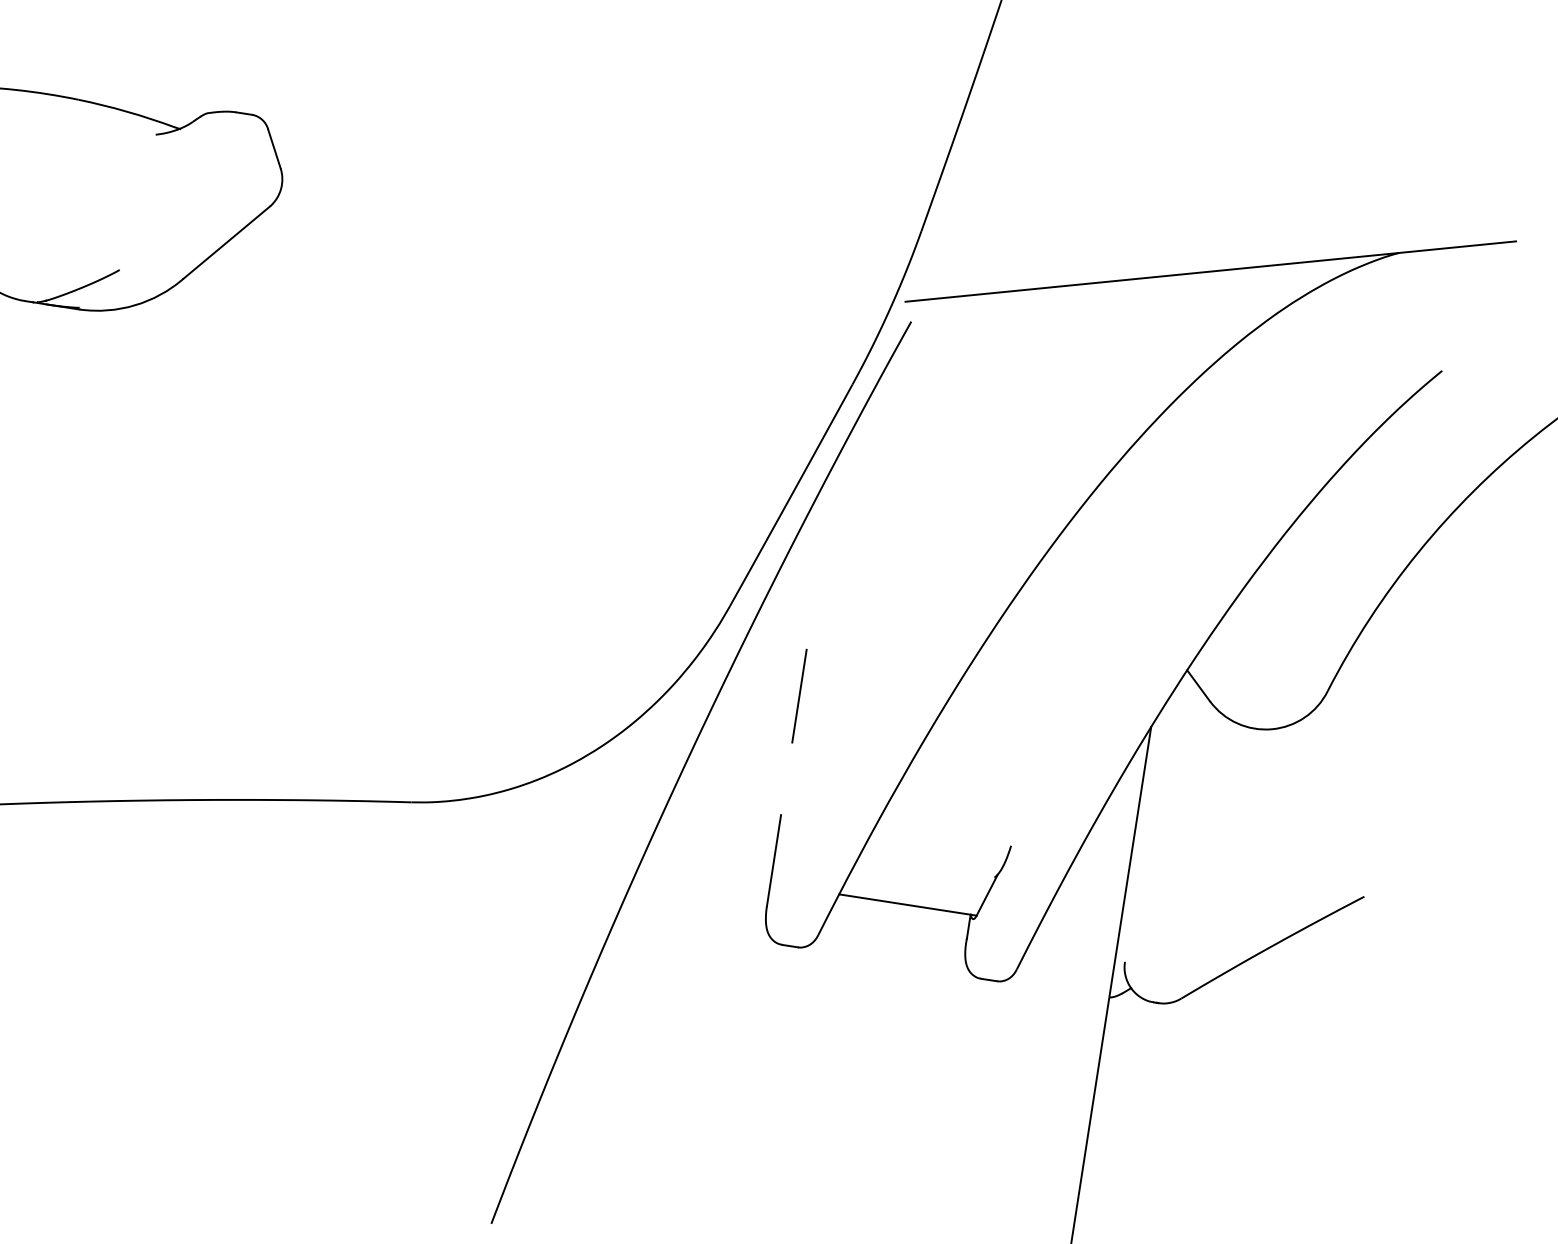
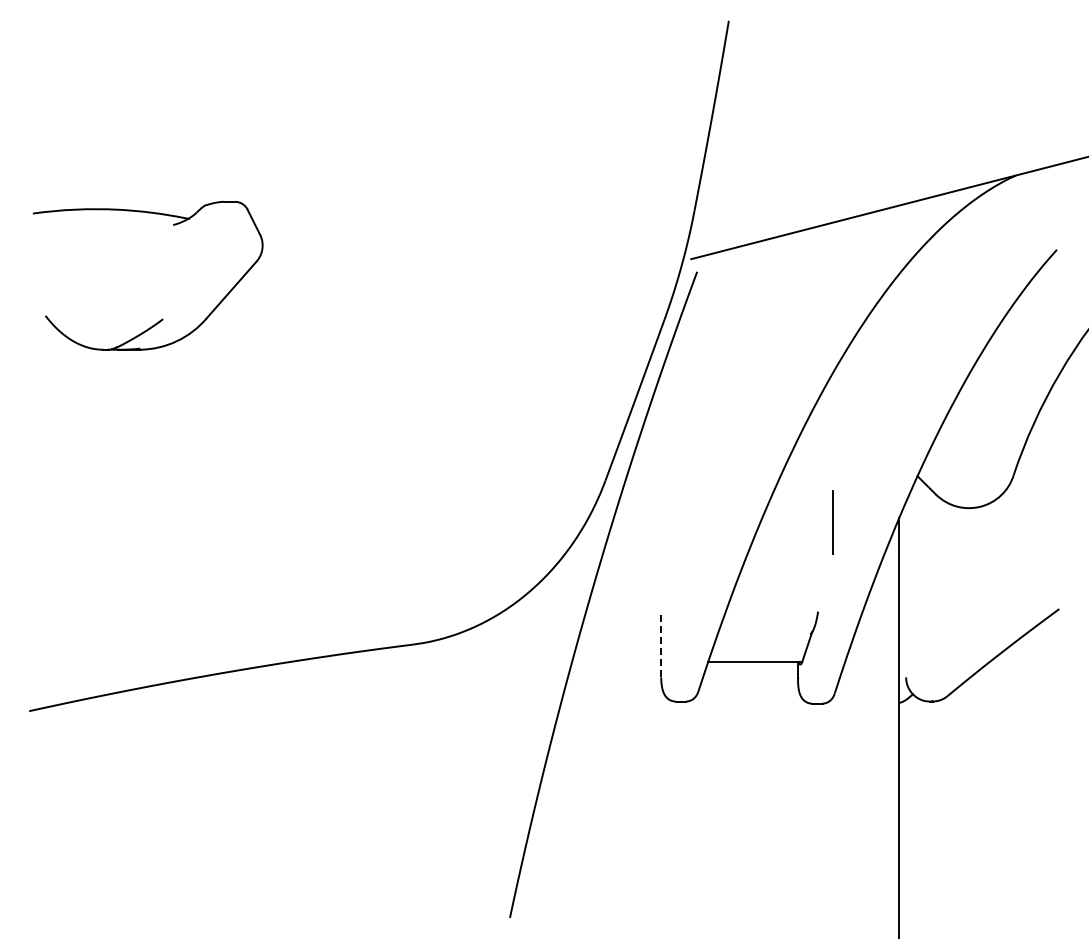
line: (798, 695) -> (832, 522), moved
line: (774, 861) -> (661, 646), solid -> dashed

